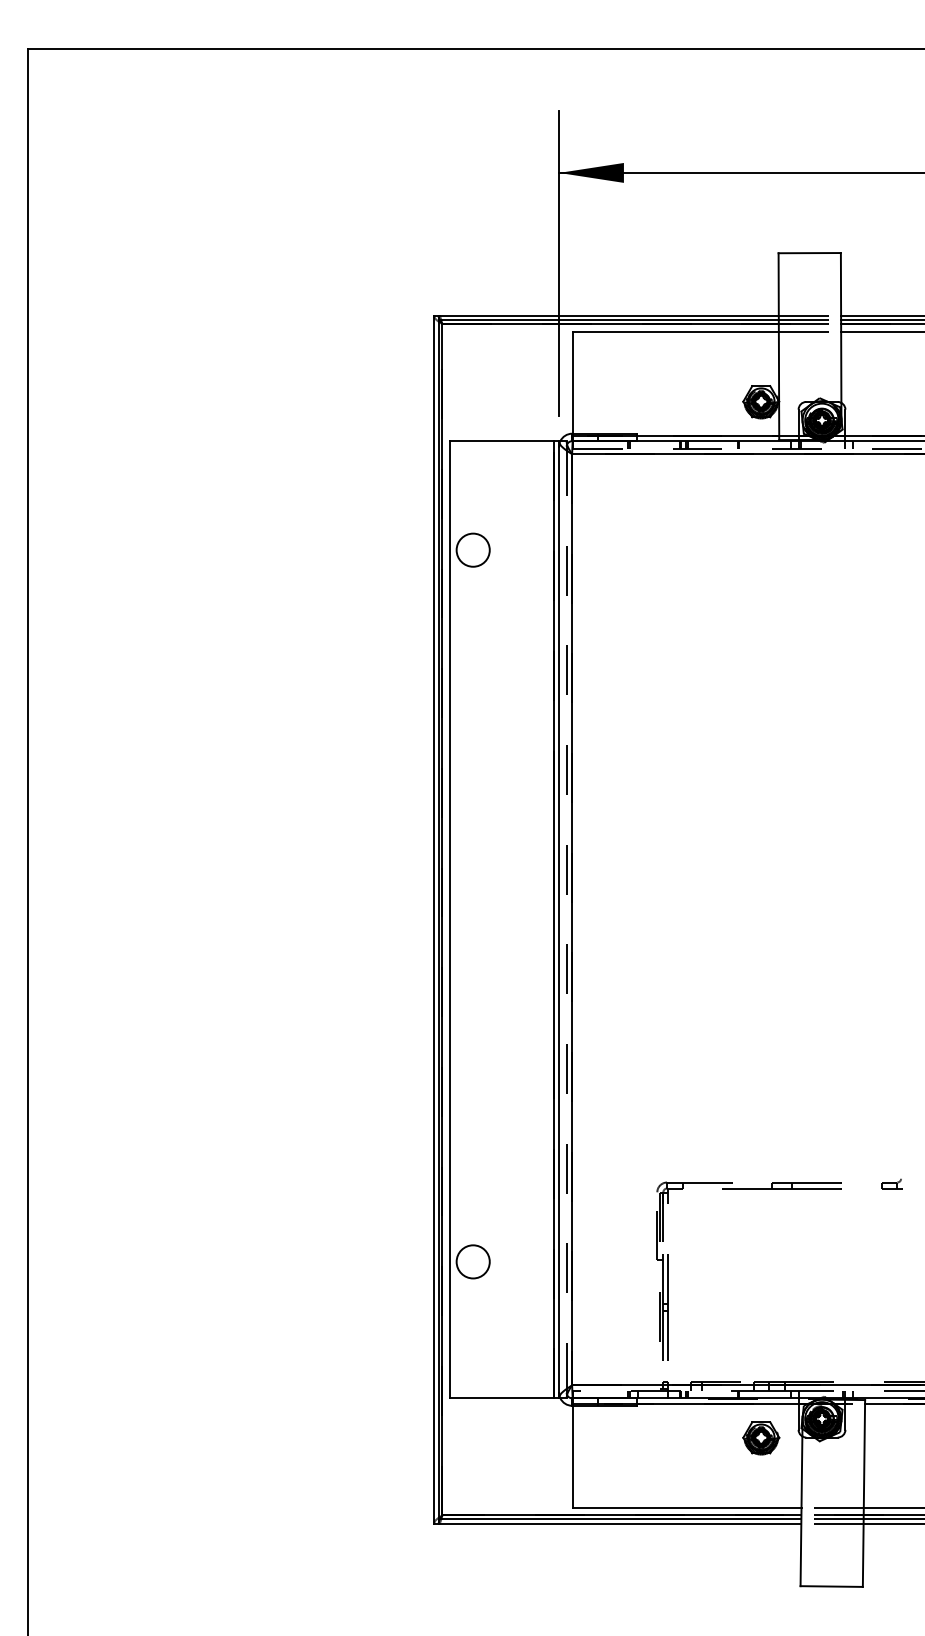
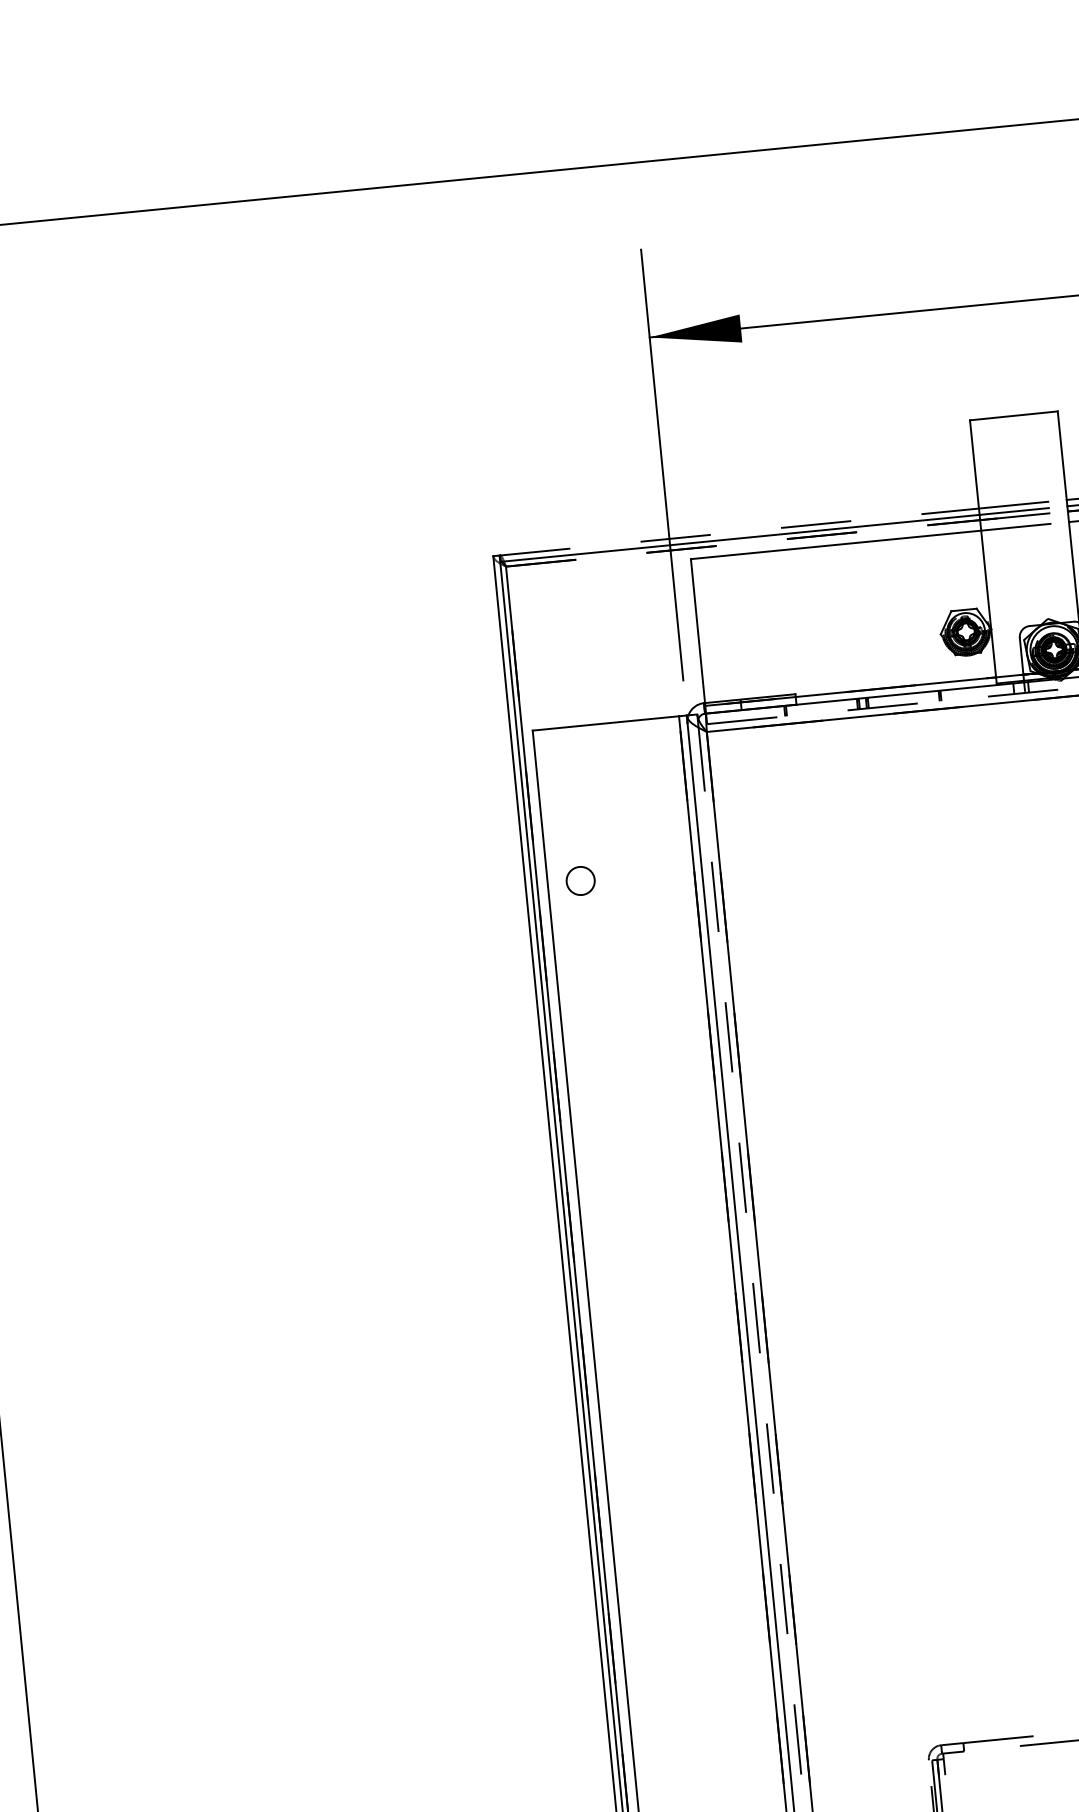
line: (608, 315) -> (738, 531), solid -> dashed
line: (611, 324) -> (744, 543), solid -> dashed
circle: (472, 549) -> (579, 880), size x0.6

